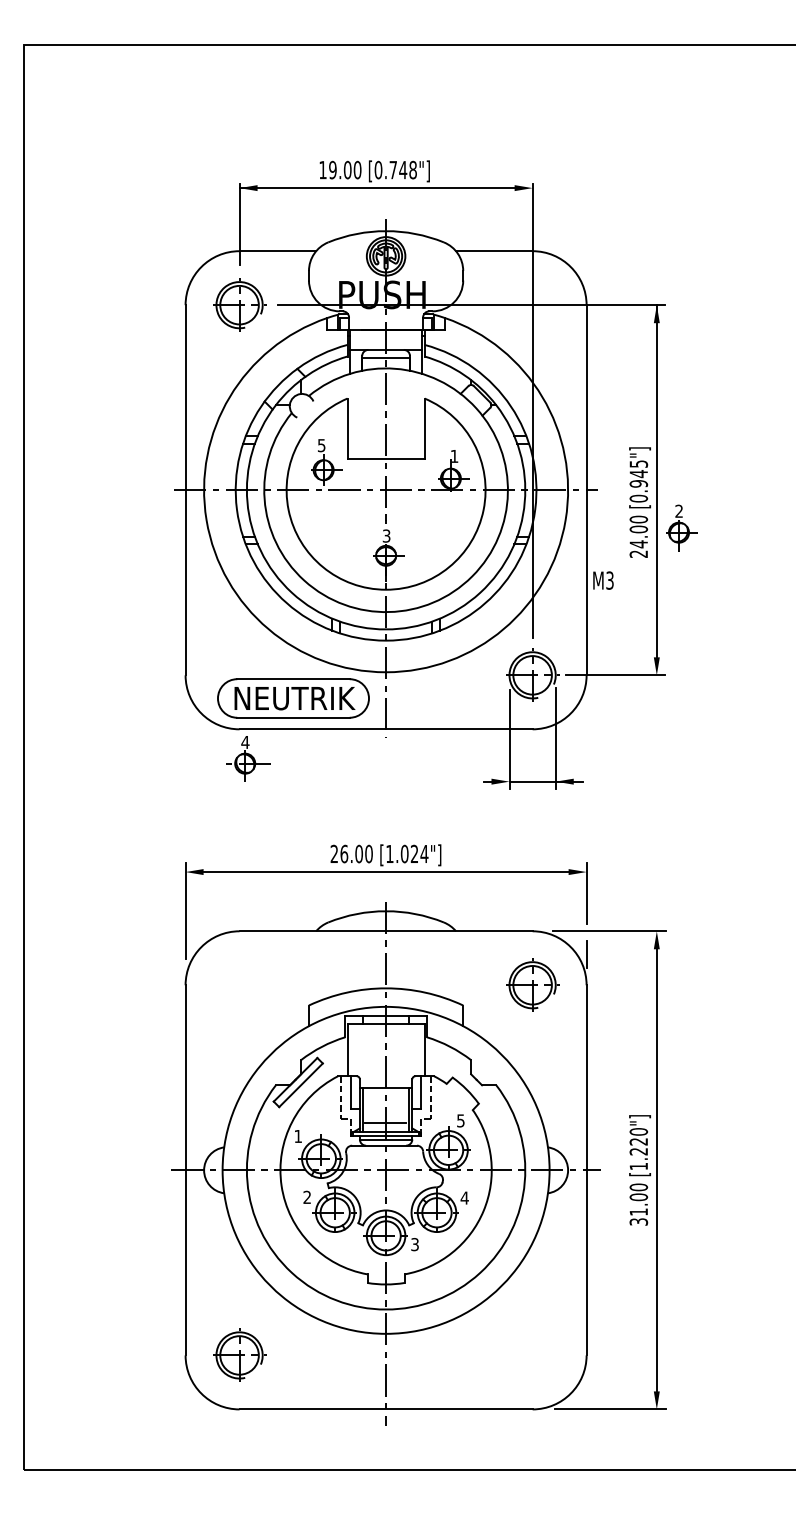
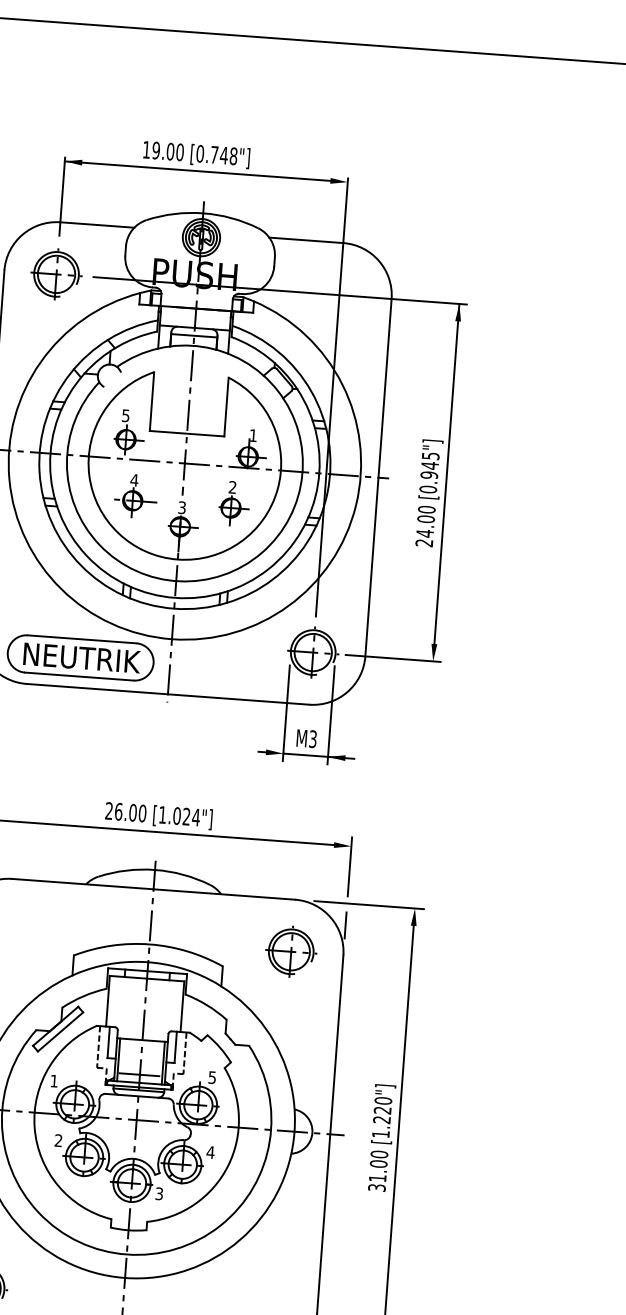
part: (681, 527) -> (233, 503), moved
text: (603, 580) -> (306, 738), moved
part: (248, 758) -> (136, 496), moved

